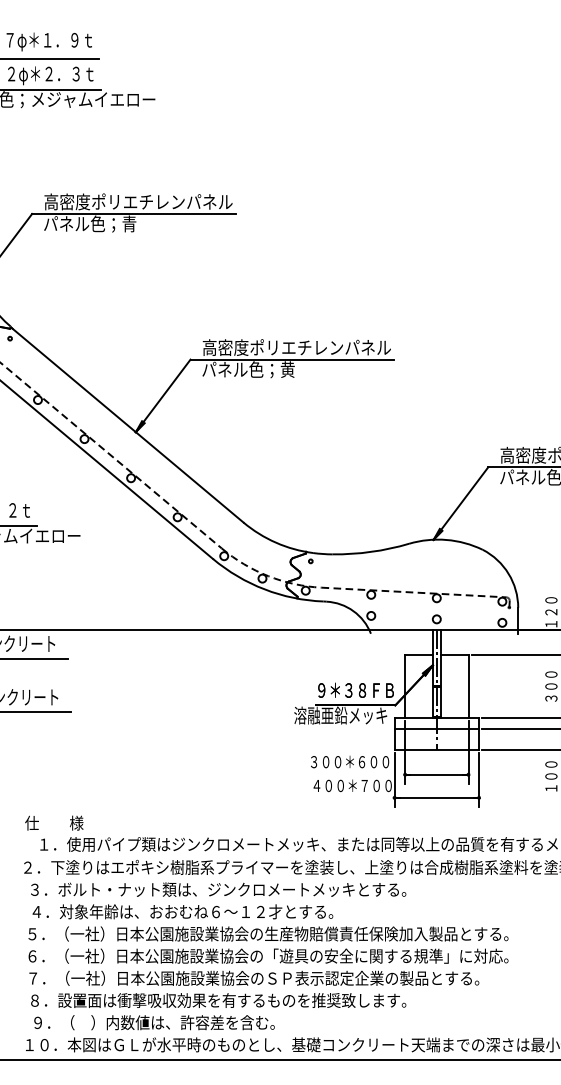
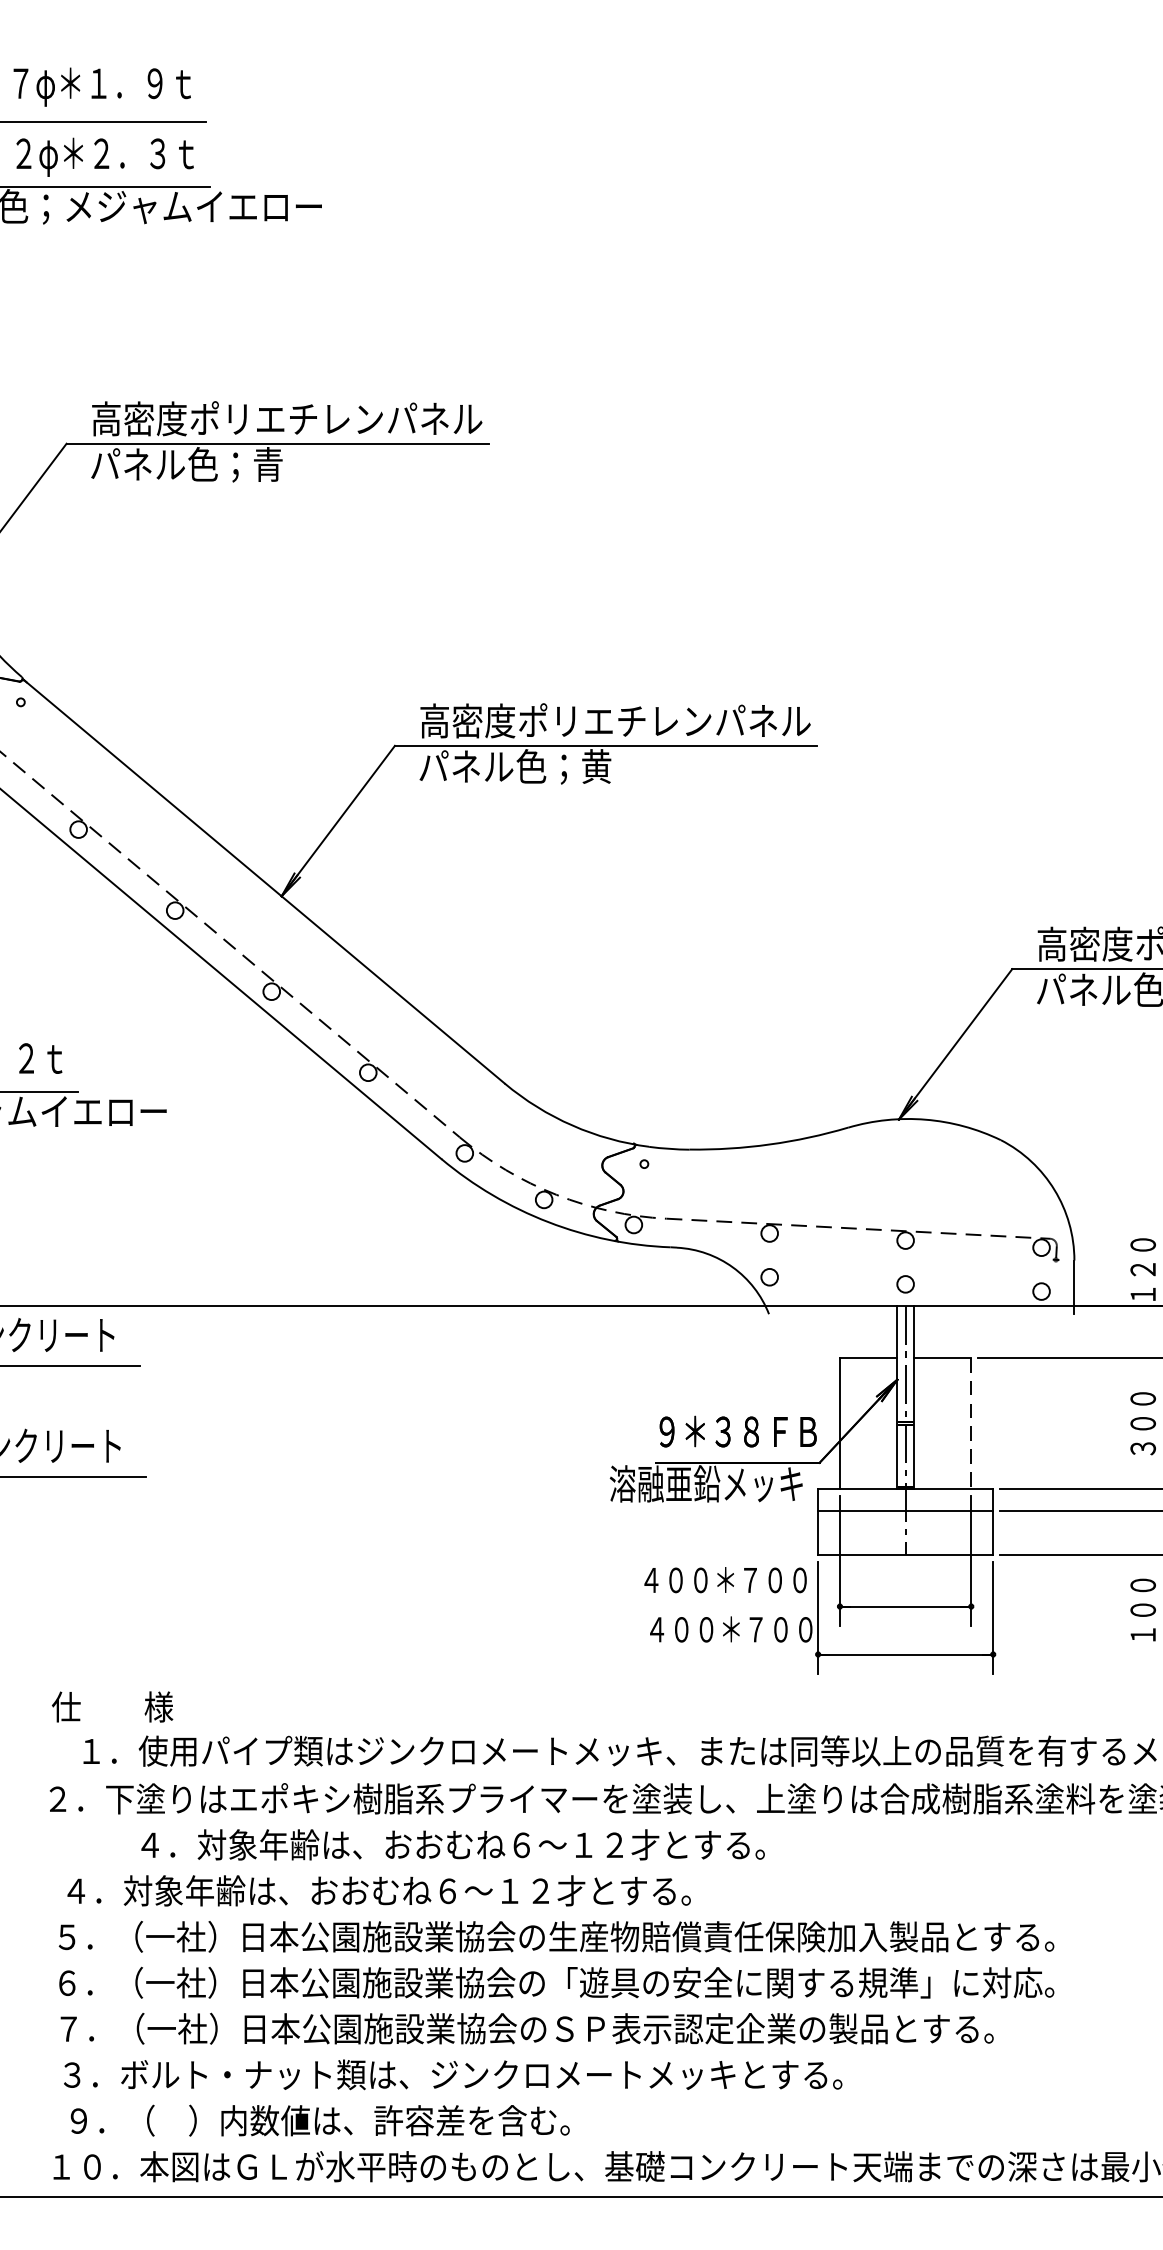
line: (468, 686) -> (971, 1423), solid -> dashed
text: (337, 762) -> (699, 1581), ３００＊６００ -> ４００＊７００
text: (218, 889) -> (452, 1844), ３．ボルト・ナット類は、ジンクロメートメッキとする。 -> ４．対象年齢は、おおむね６～１２才とする。
text: (215, 1000) -> (446, 2074), ８．設置面は衝撃吸収効果を有するものを推奨致します。 -> ３．ボルト・ナット類は、ジンクロメートメッキとする。

